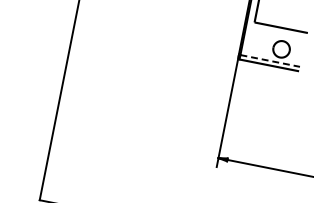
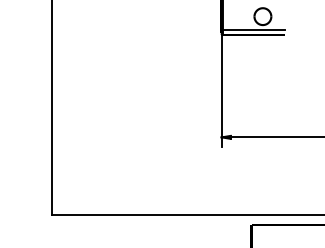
line: (269, 60) -> (253, 30), dashed -> solid

